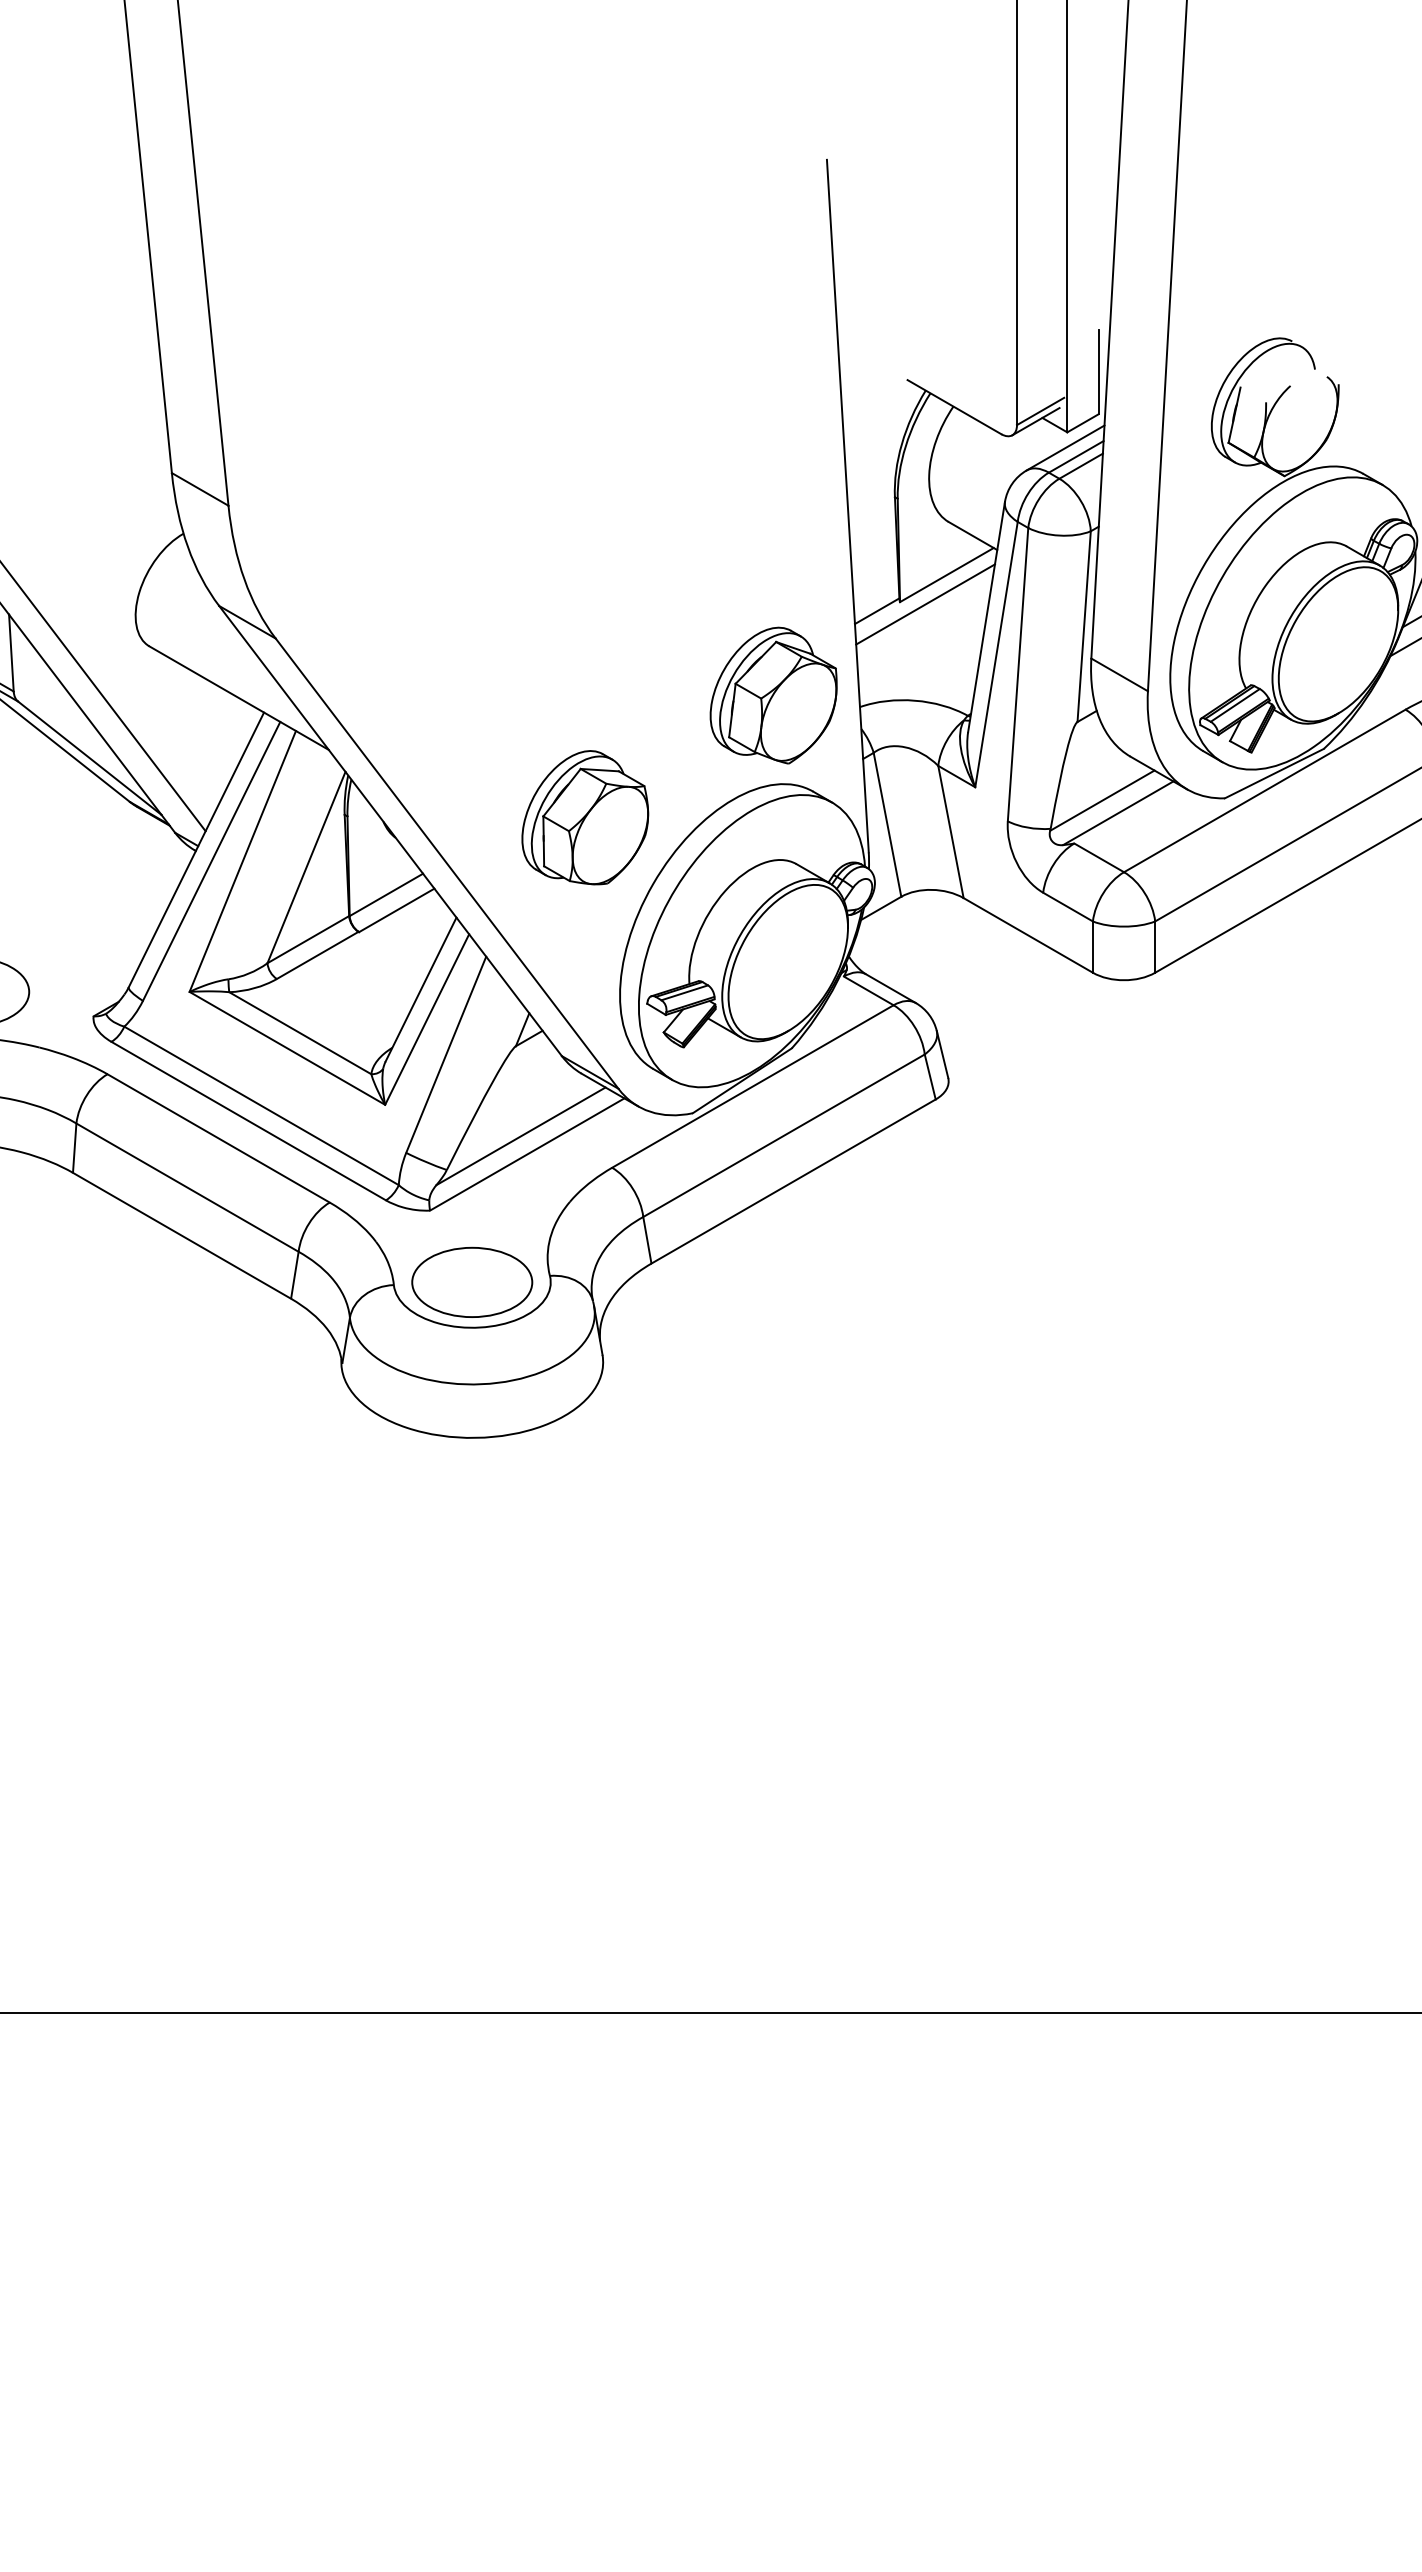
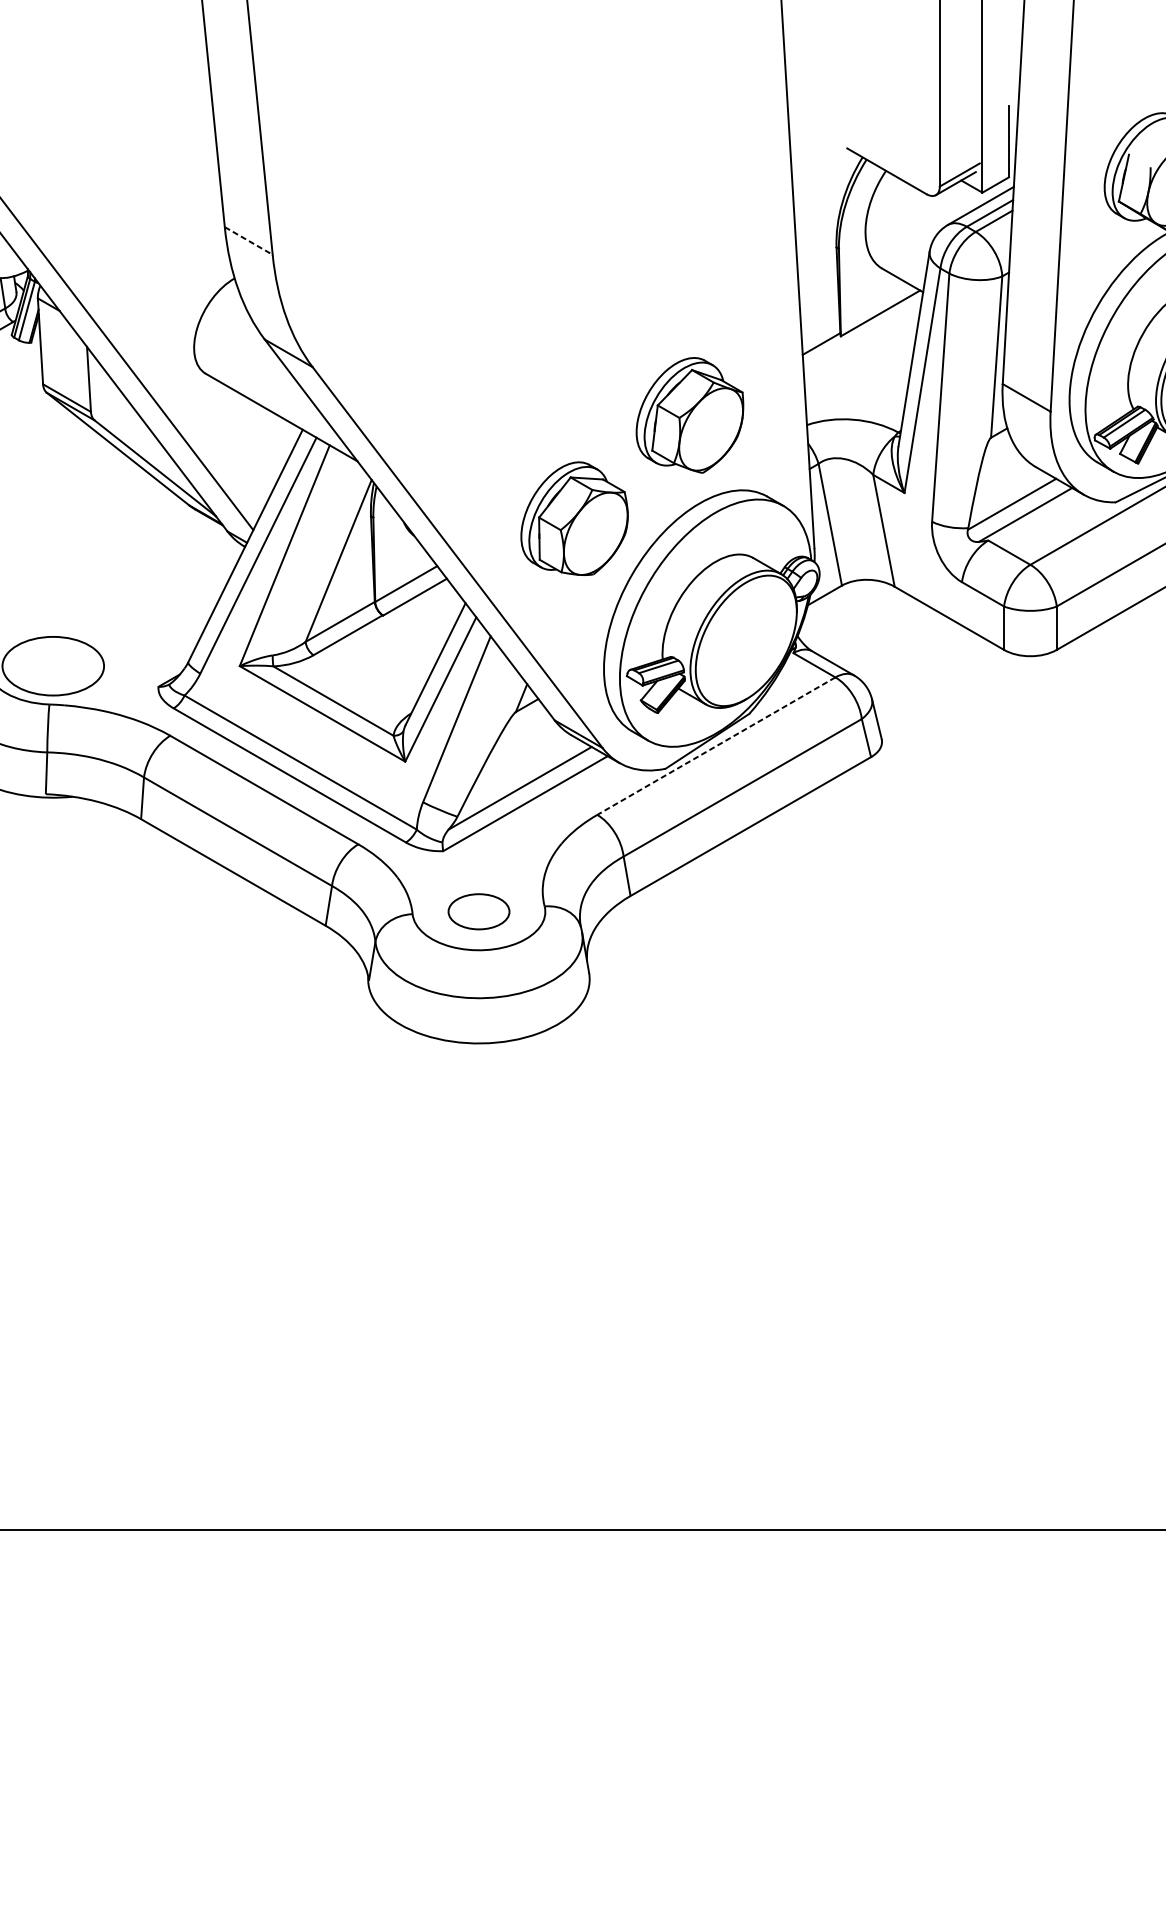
line: (200, 489) -> (249, 241), solid -> dashed
line: (925, 604) -> (862, 338), removed
part: (773, 695) -> (689, 415), moved
line: (752, 1086) -> (716, 746), solid -> dashed
part: (472, 1281) -> (479, 911), size x0.6

